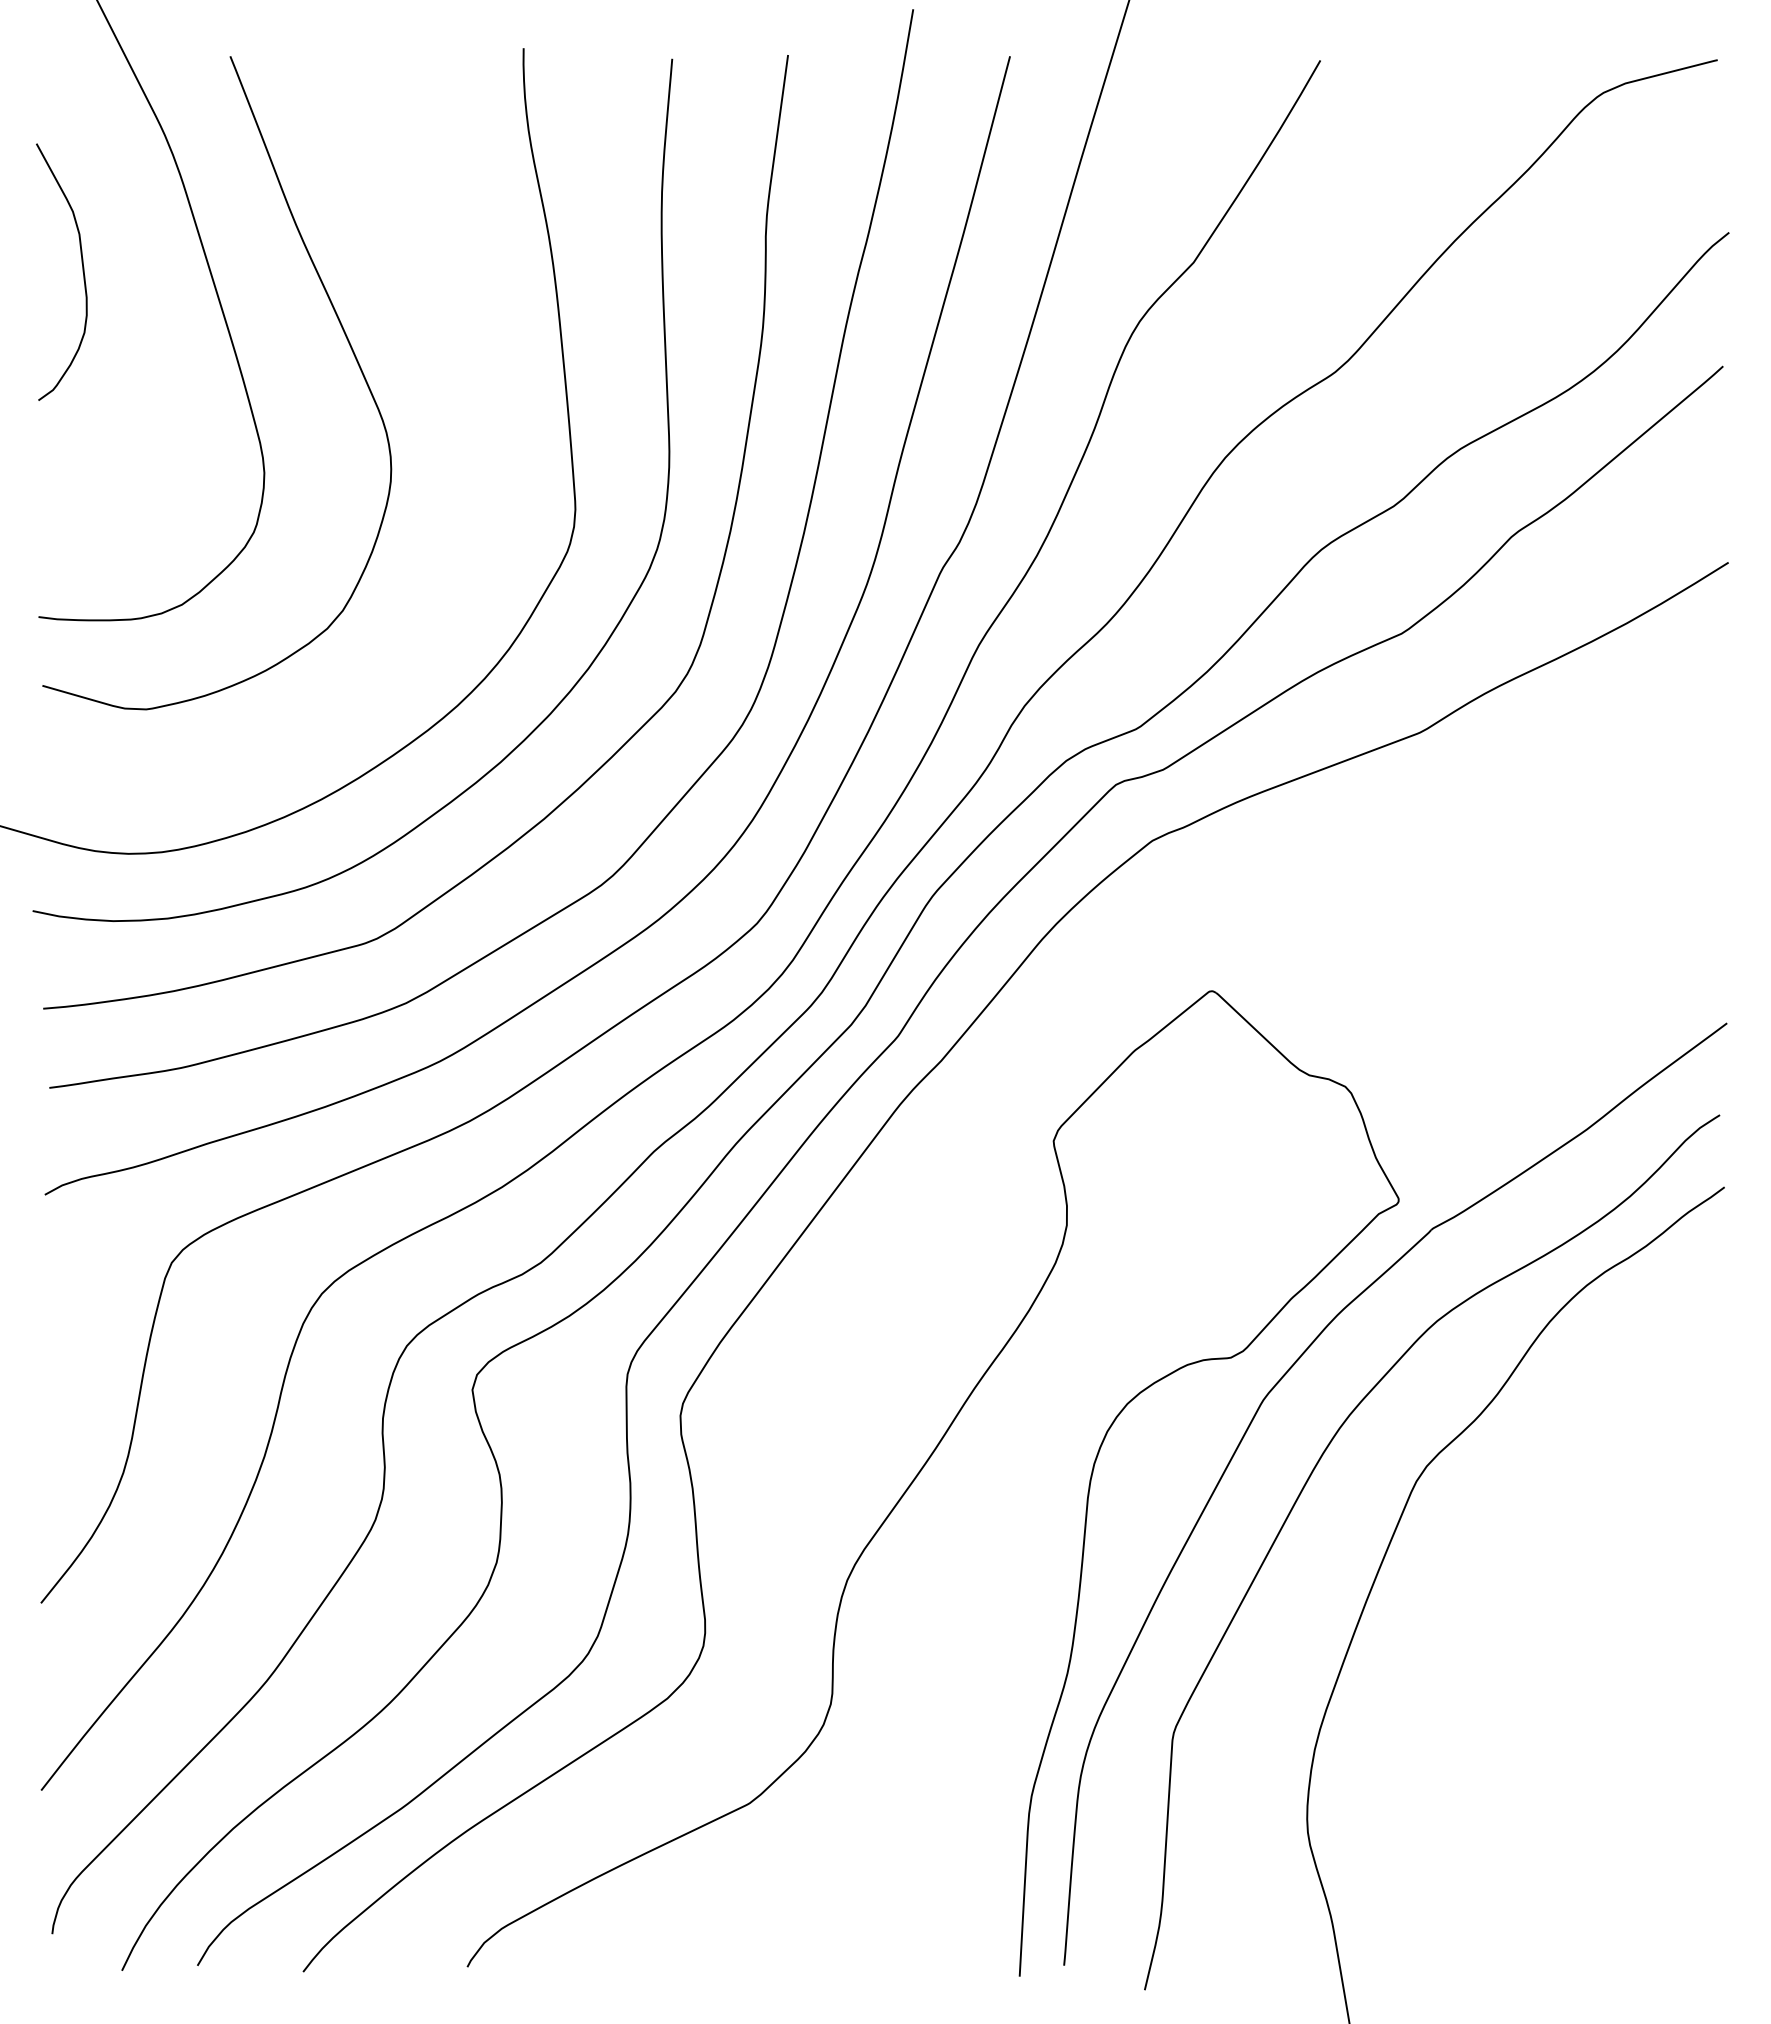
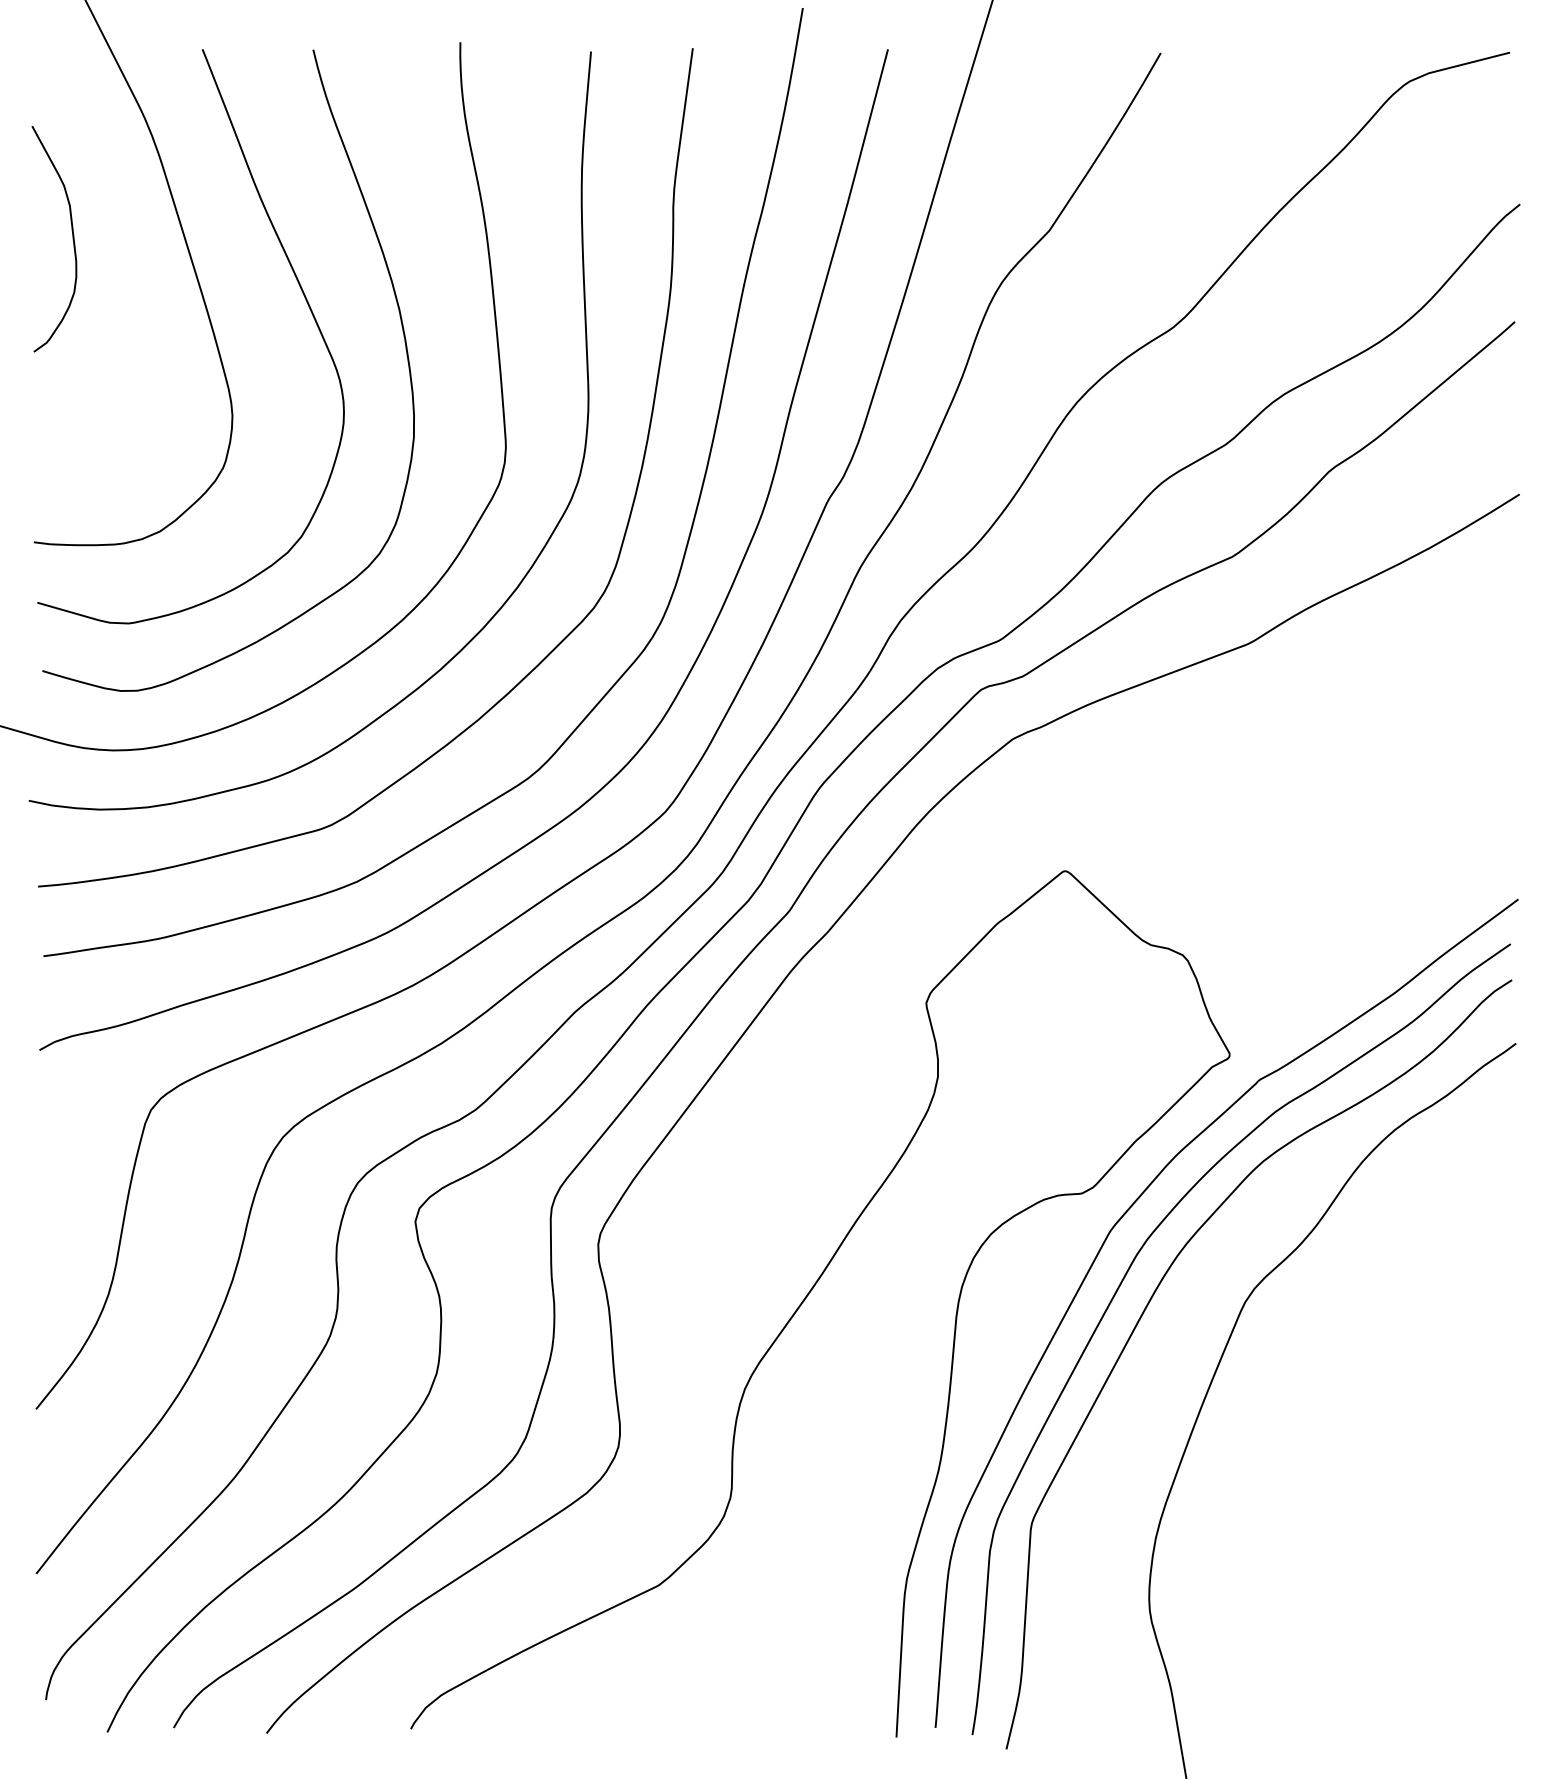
curve: (458, 380) -> (403, 334), added
curve: (1278, 1456) -> (1123, 1280), added

